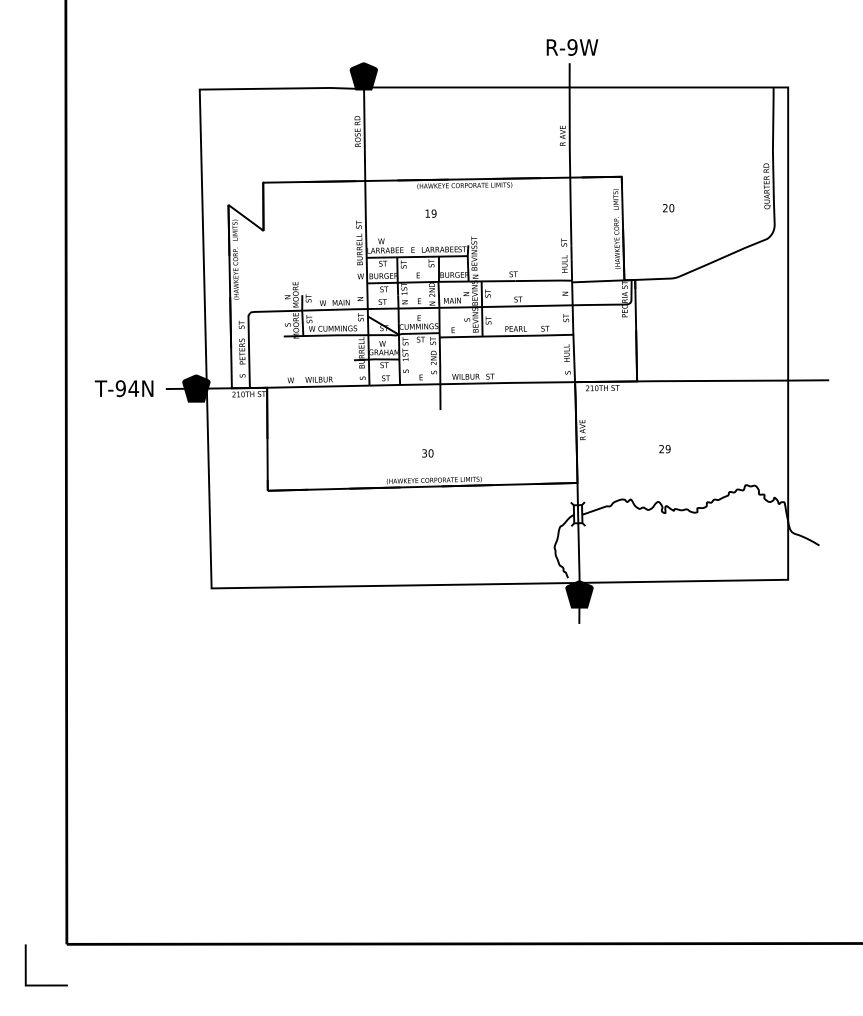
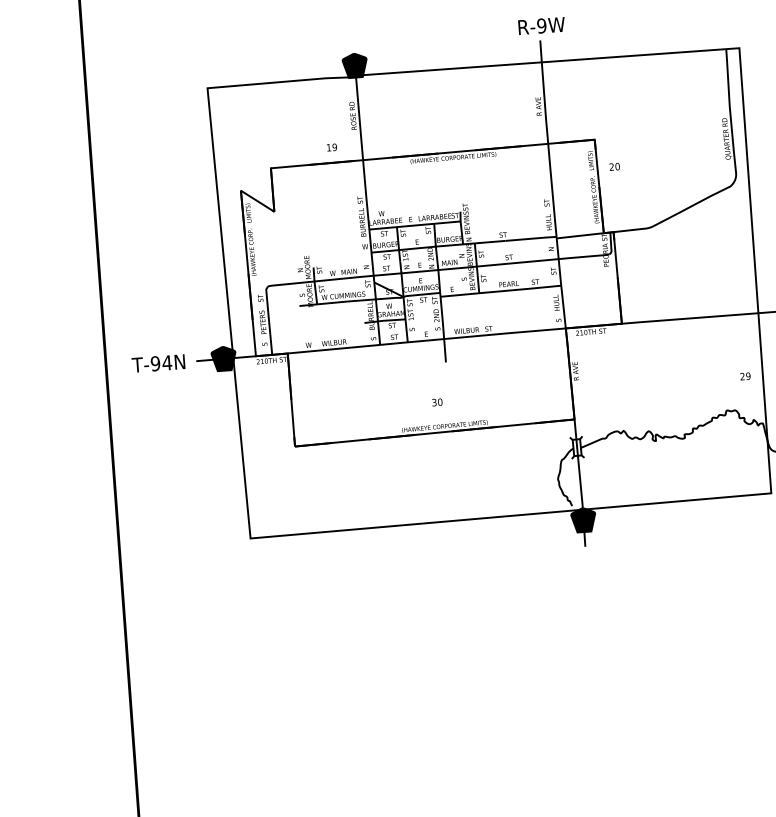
text: (668, 208) -> (614, 167), moved
text: (430, 213) -> (331, 147), moved
text: (664, 449) -> (745, 376), moved

